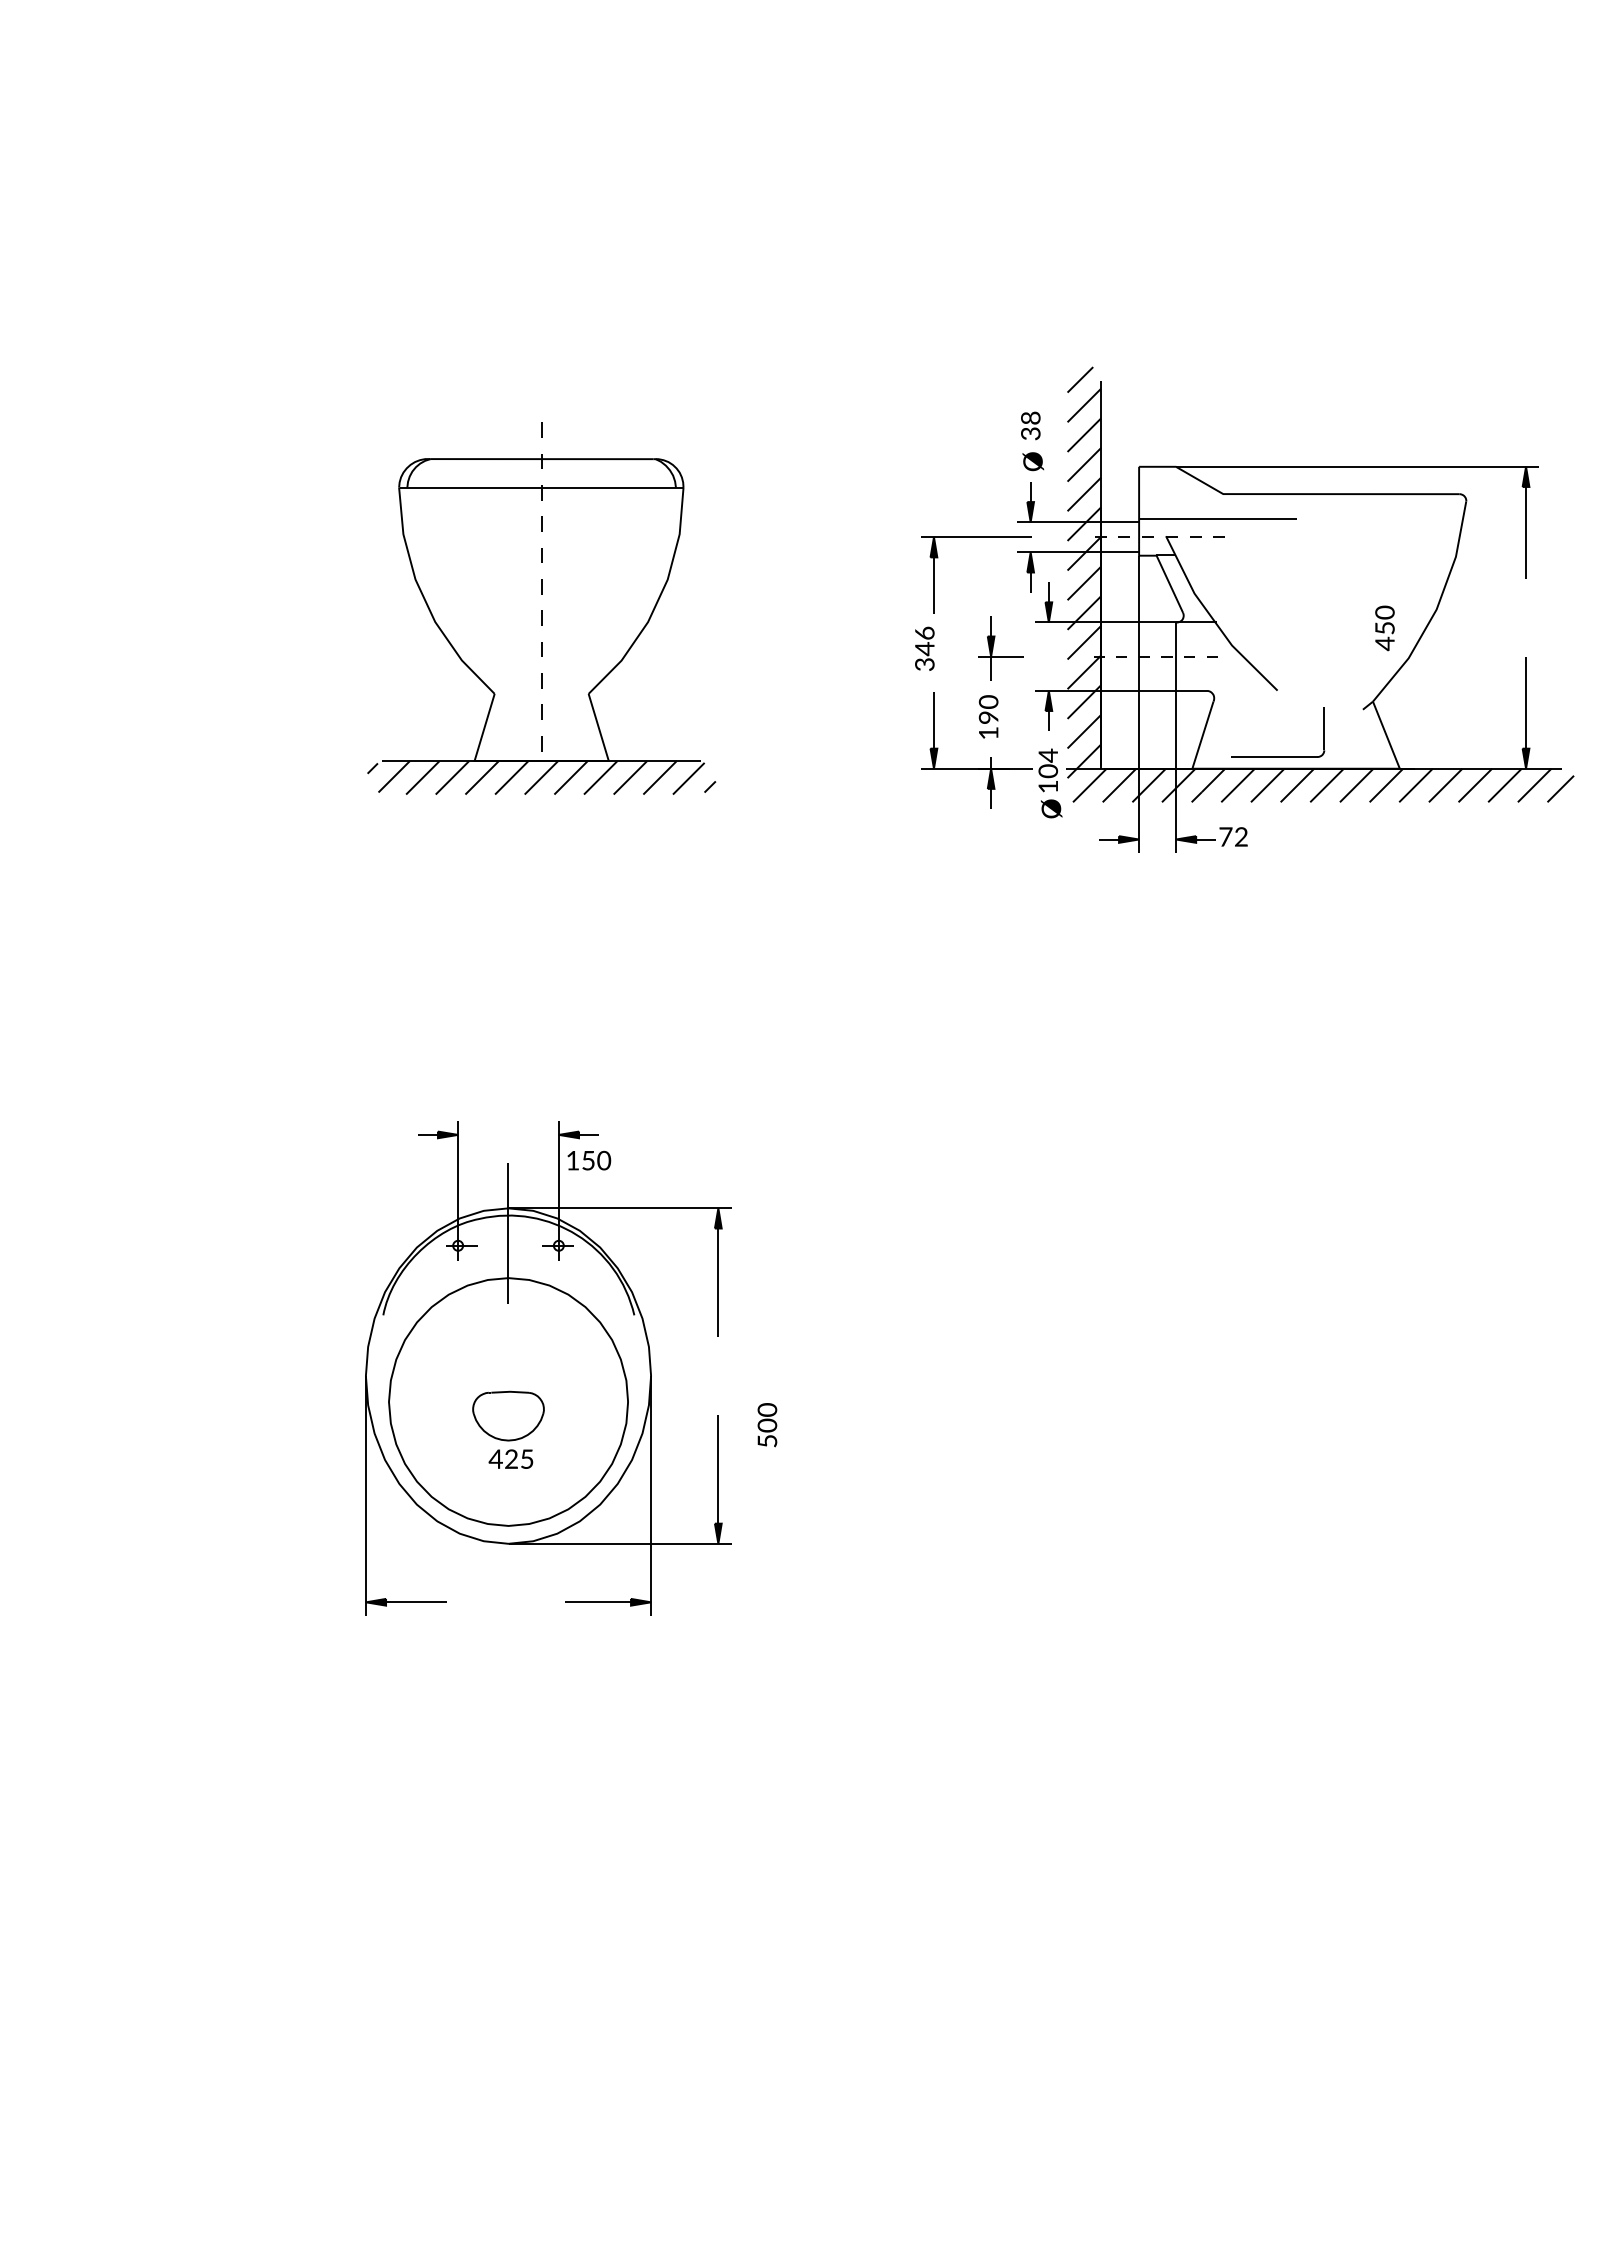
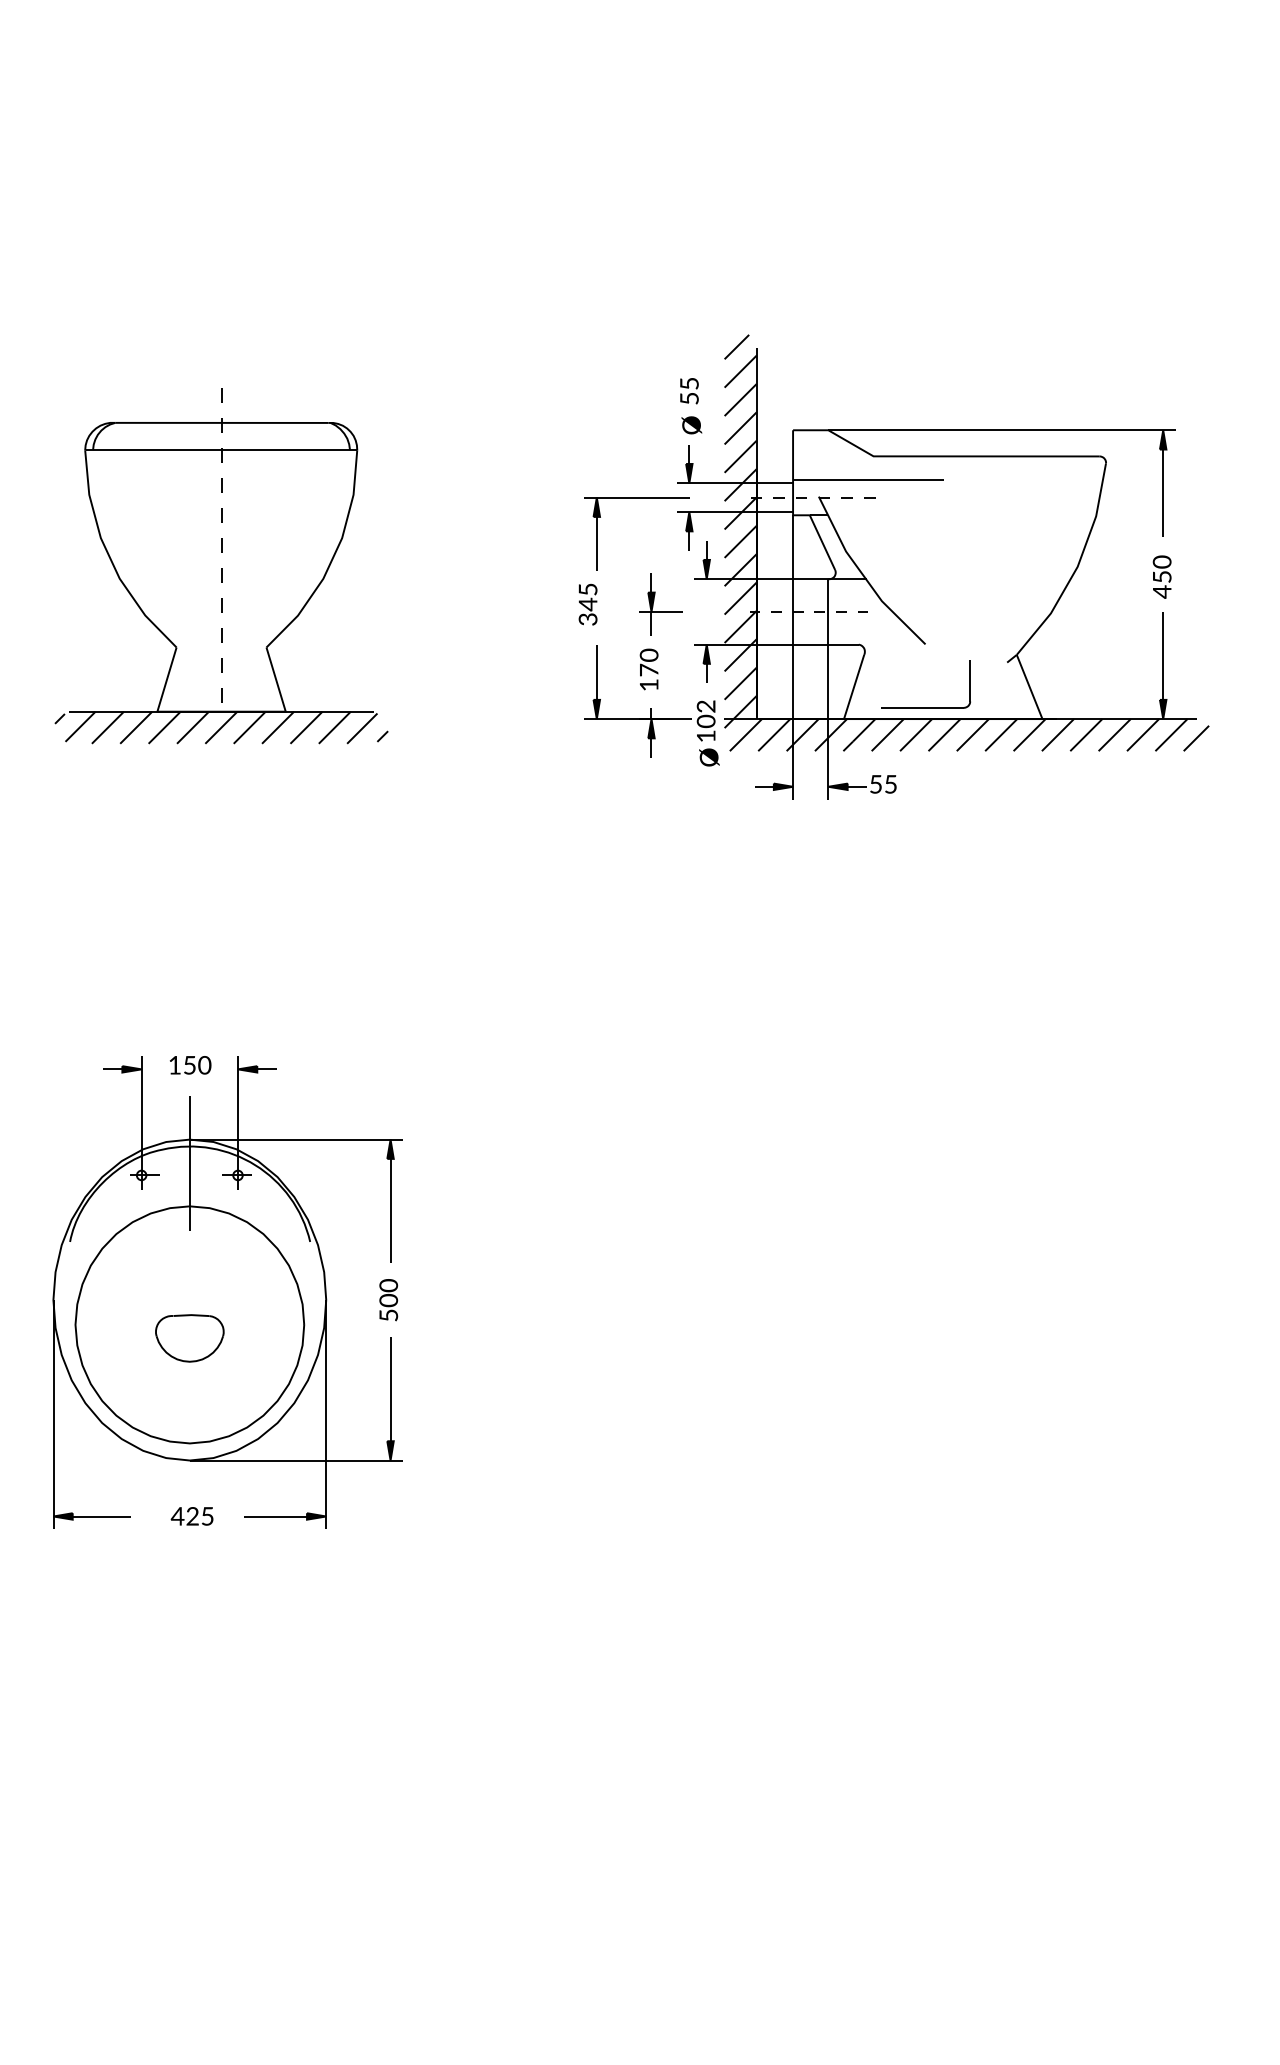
text: (1030, 425) -> (689, 390), 38 -> 55
text: (1384, 628) -> (1161, 577), moved
text: (924, 632) -> (587, 588), 346 -> 345
text: (988, 717) -> (648, 670), 190 -> 170
text: (1047, 755) -> (705, 706), 104 -> 102
text: (1233, 836) -> (883, 783), 72 -> 55
text: (589, 1160) -> (190, 1065), moved
text: (767, 1425) -> (388, 1300), moved
text: (510, 1458) -> (191, 1515), moved

